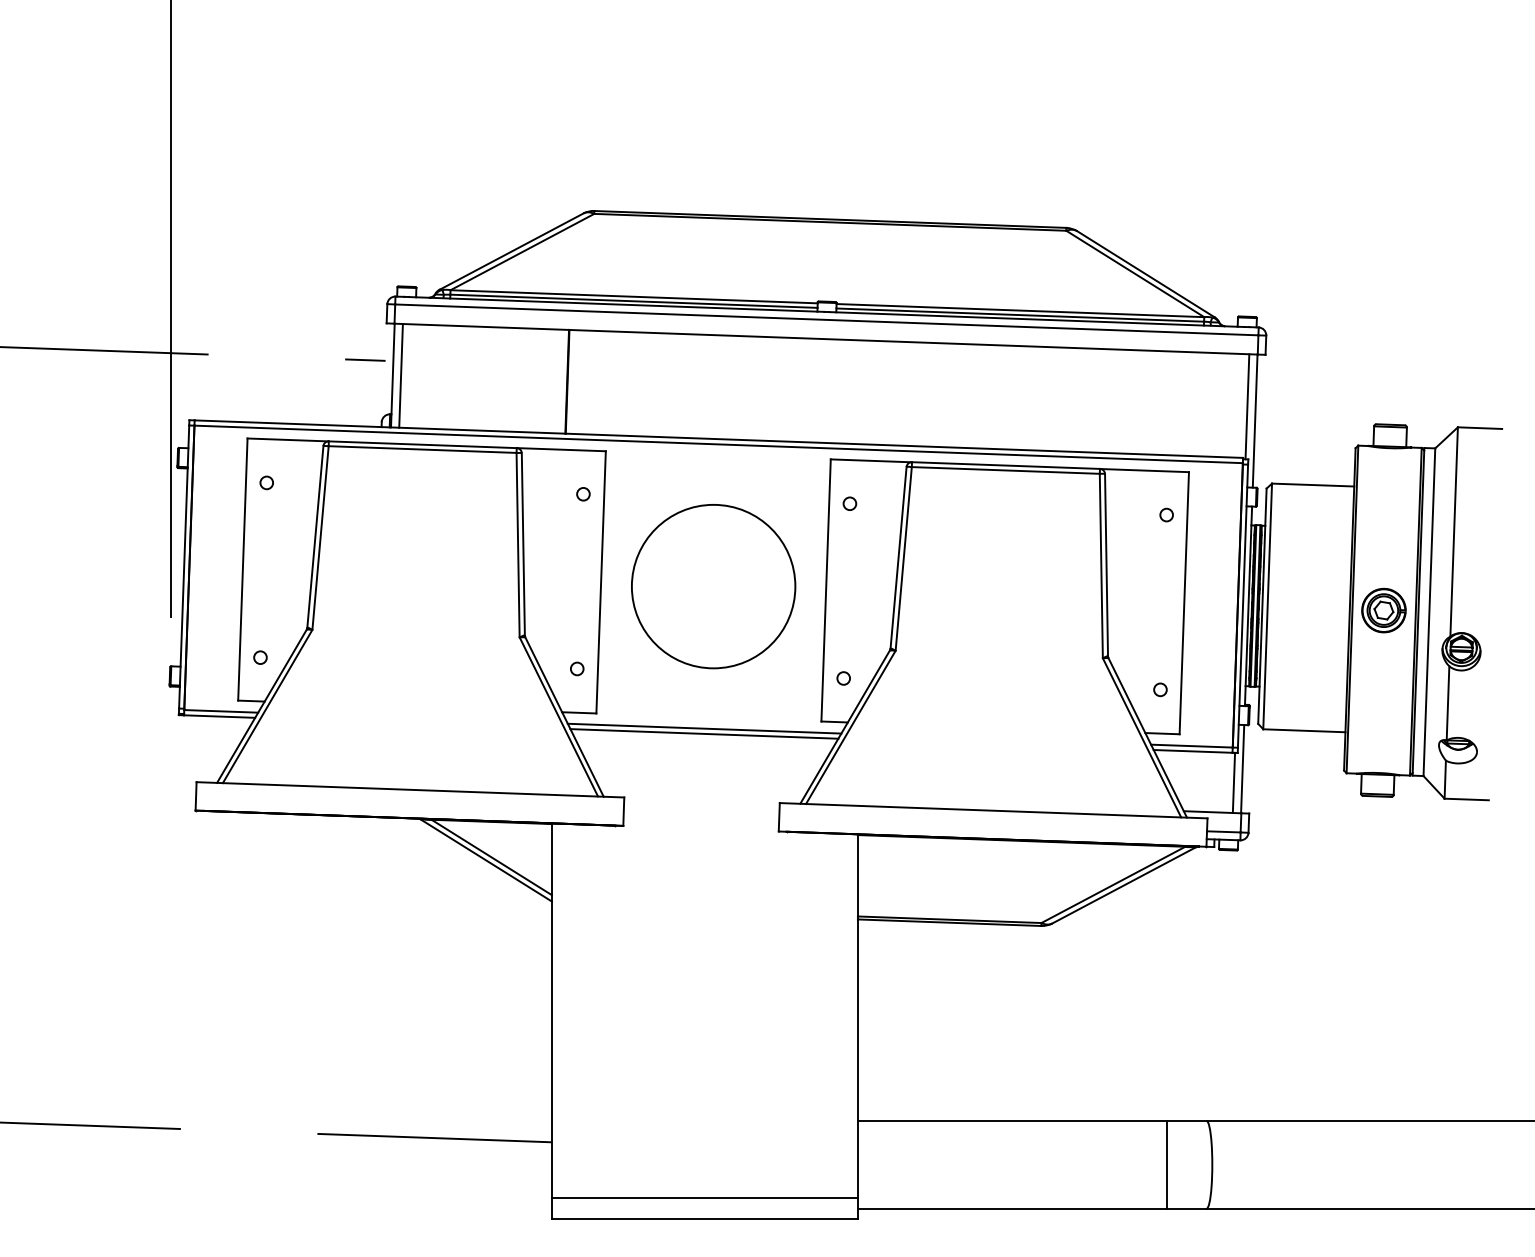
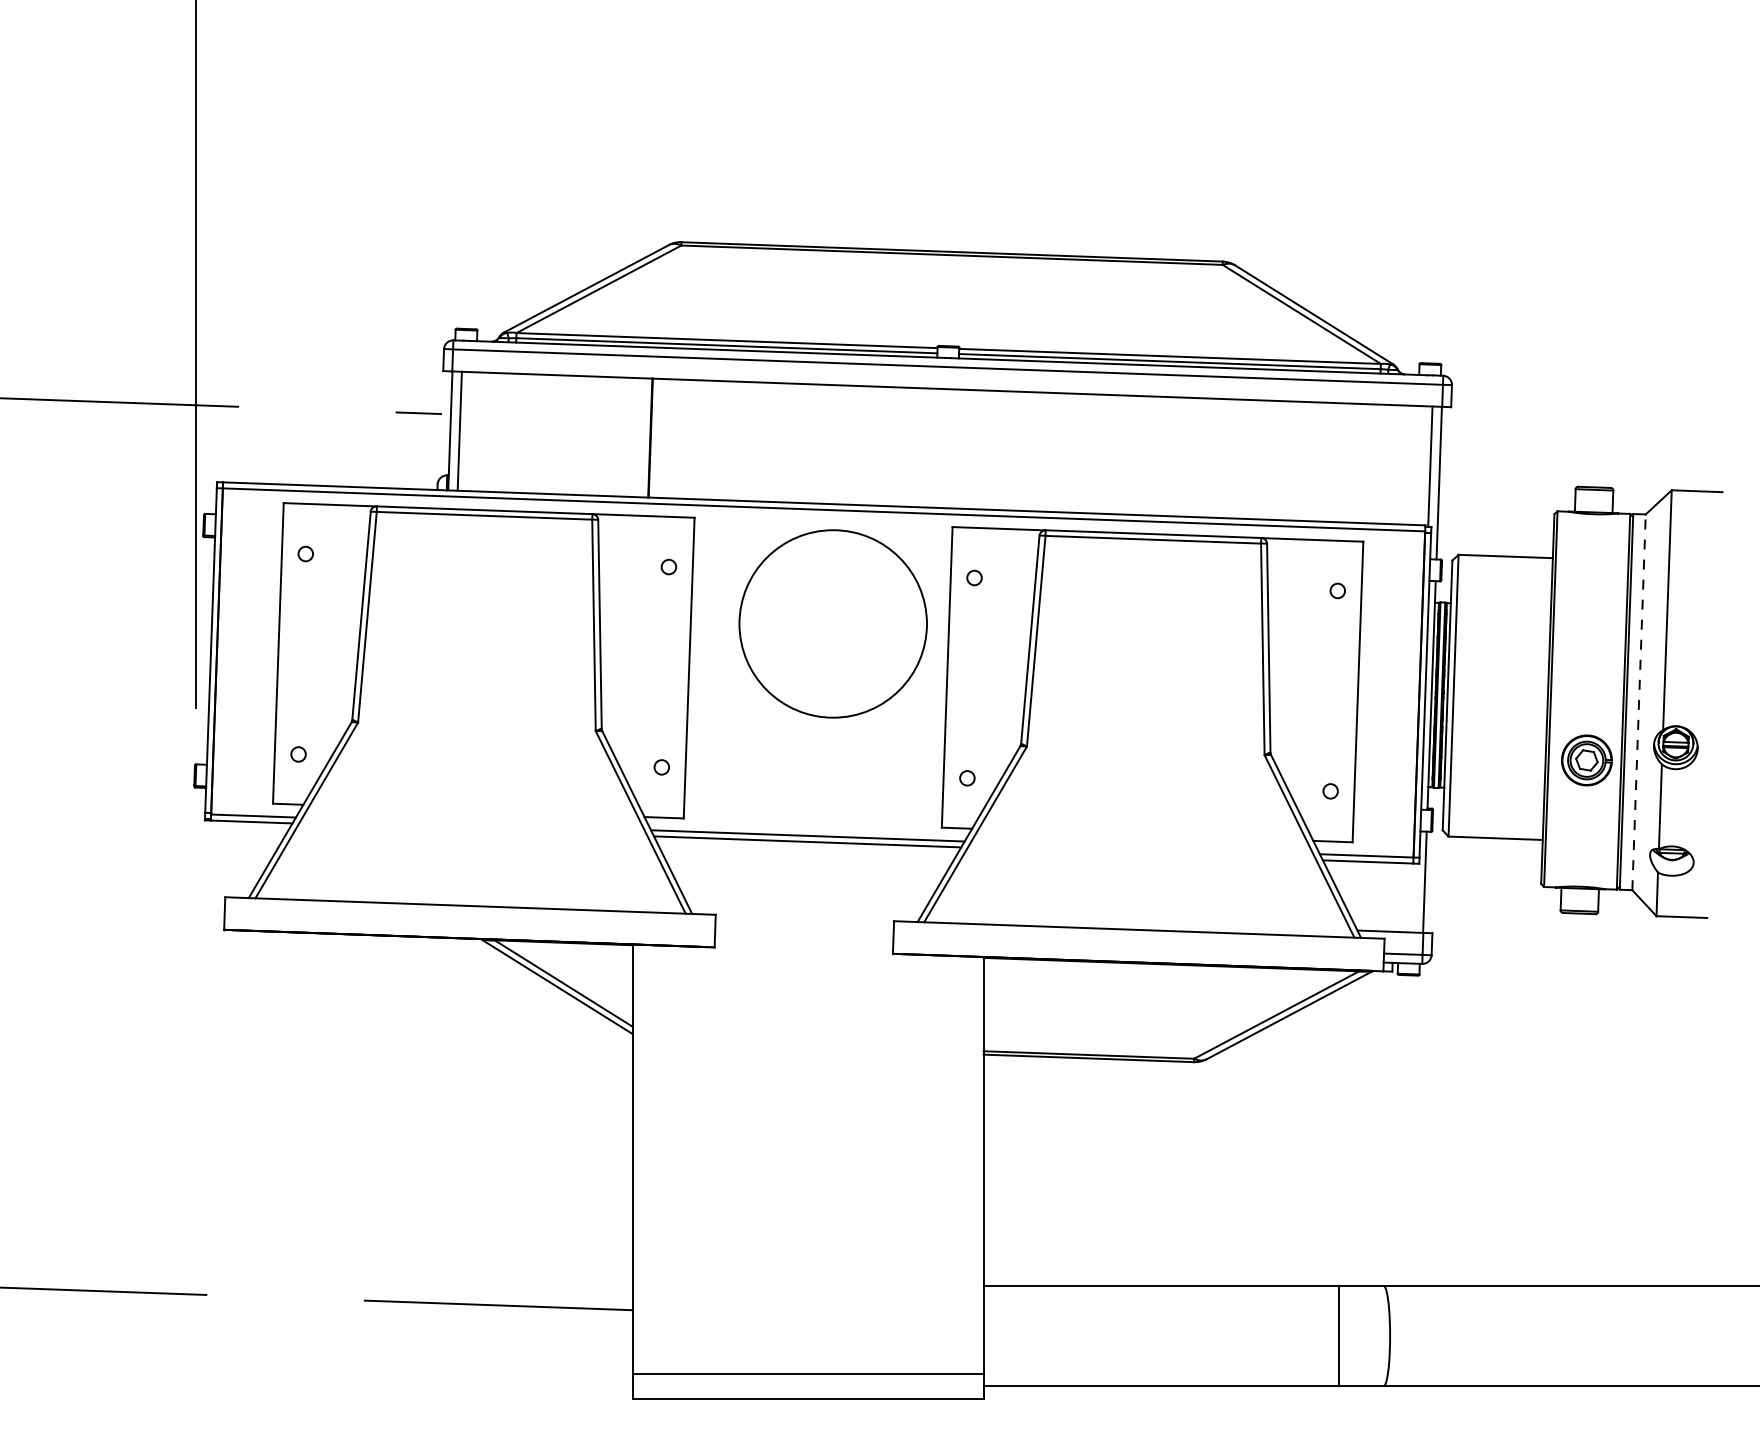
circle: (713, 586) -> (832, 623), moved
part: (1383, 610) -> (1586, 760), moved
line: (1429, 611) -> (1639, 701), solid -> dashed
line: (1233, 782) -> (1414, 897), removed

